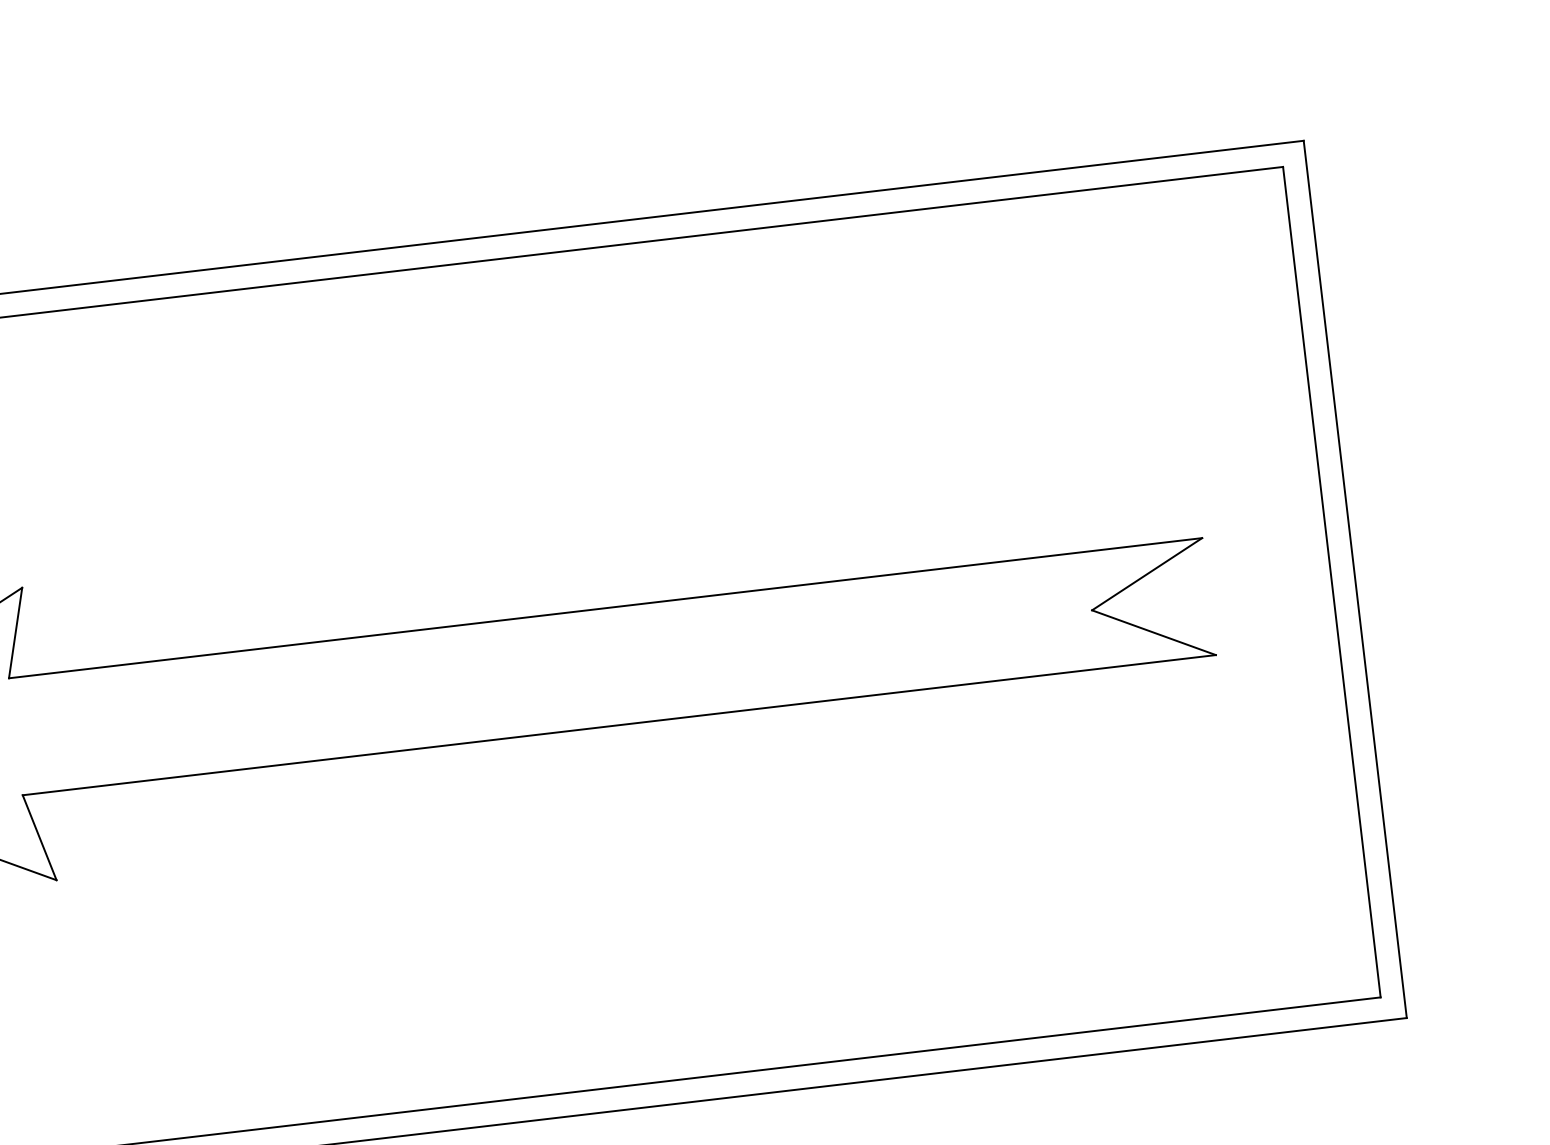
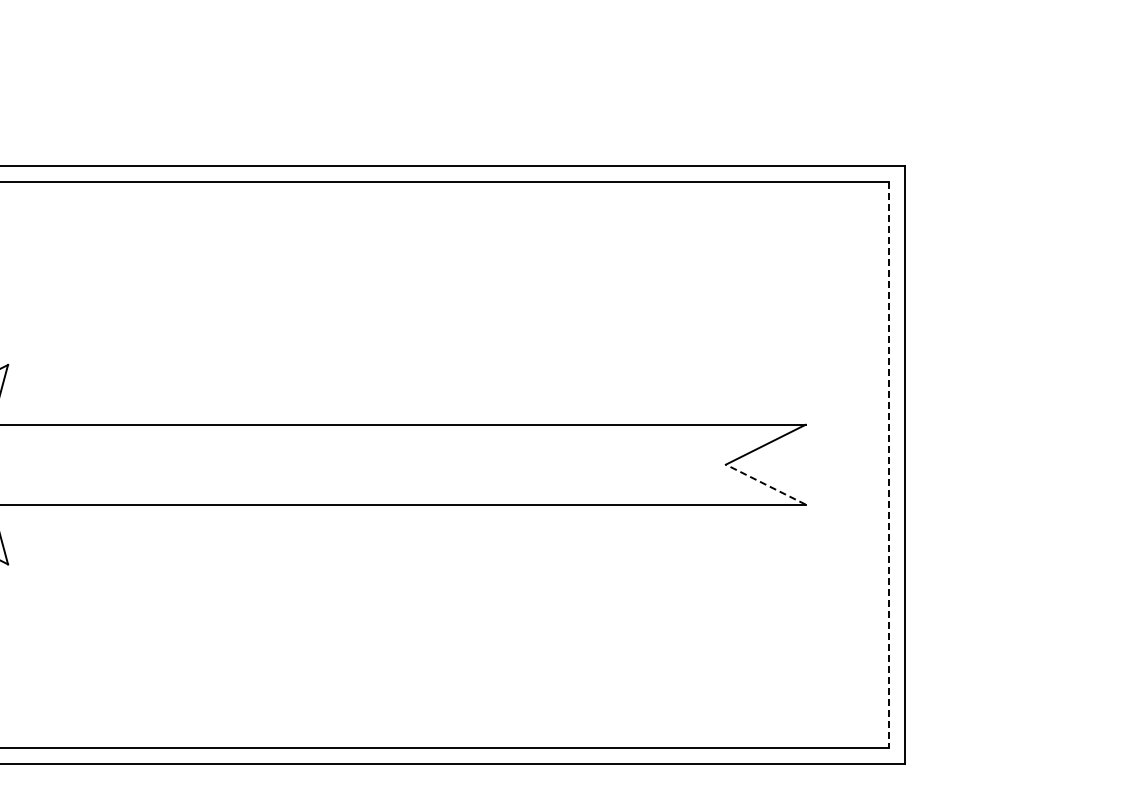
line: (1332, 583) -> (889, 465), solid -> dashed
line: (1153, 632) -> (765, 484), solid -> dashed

